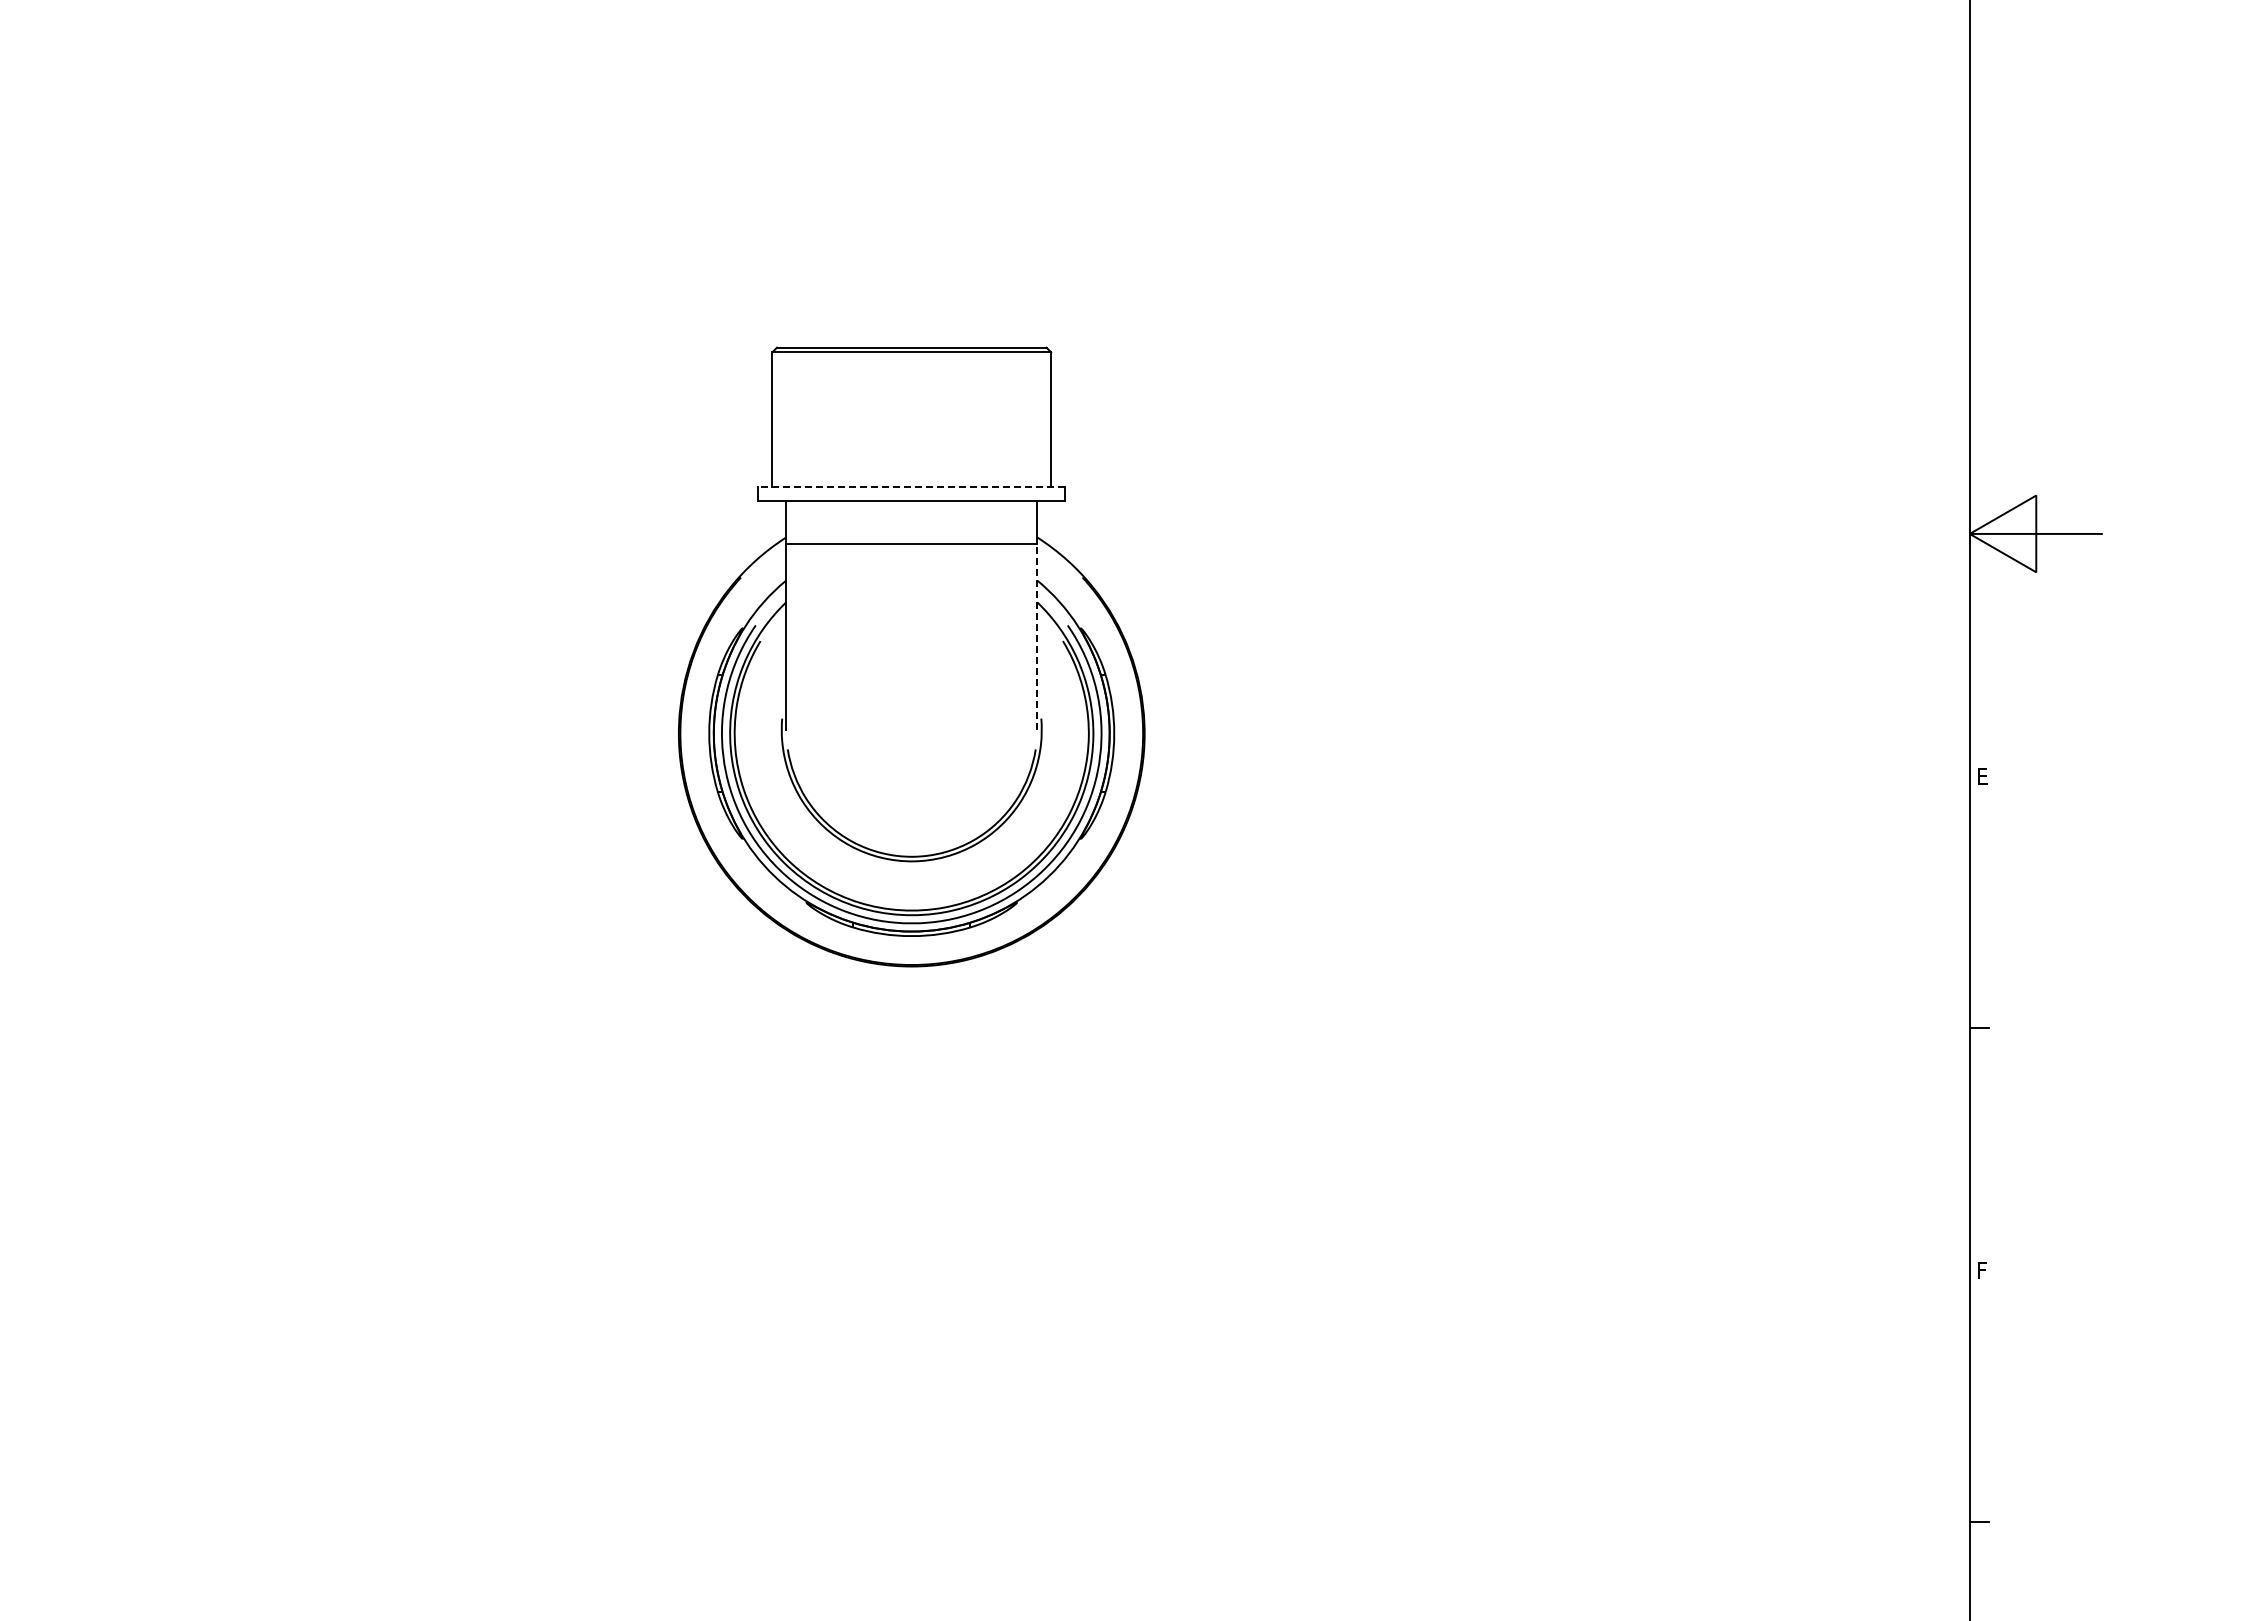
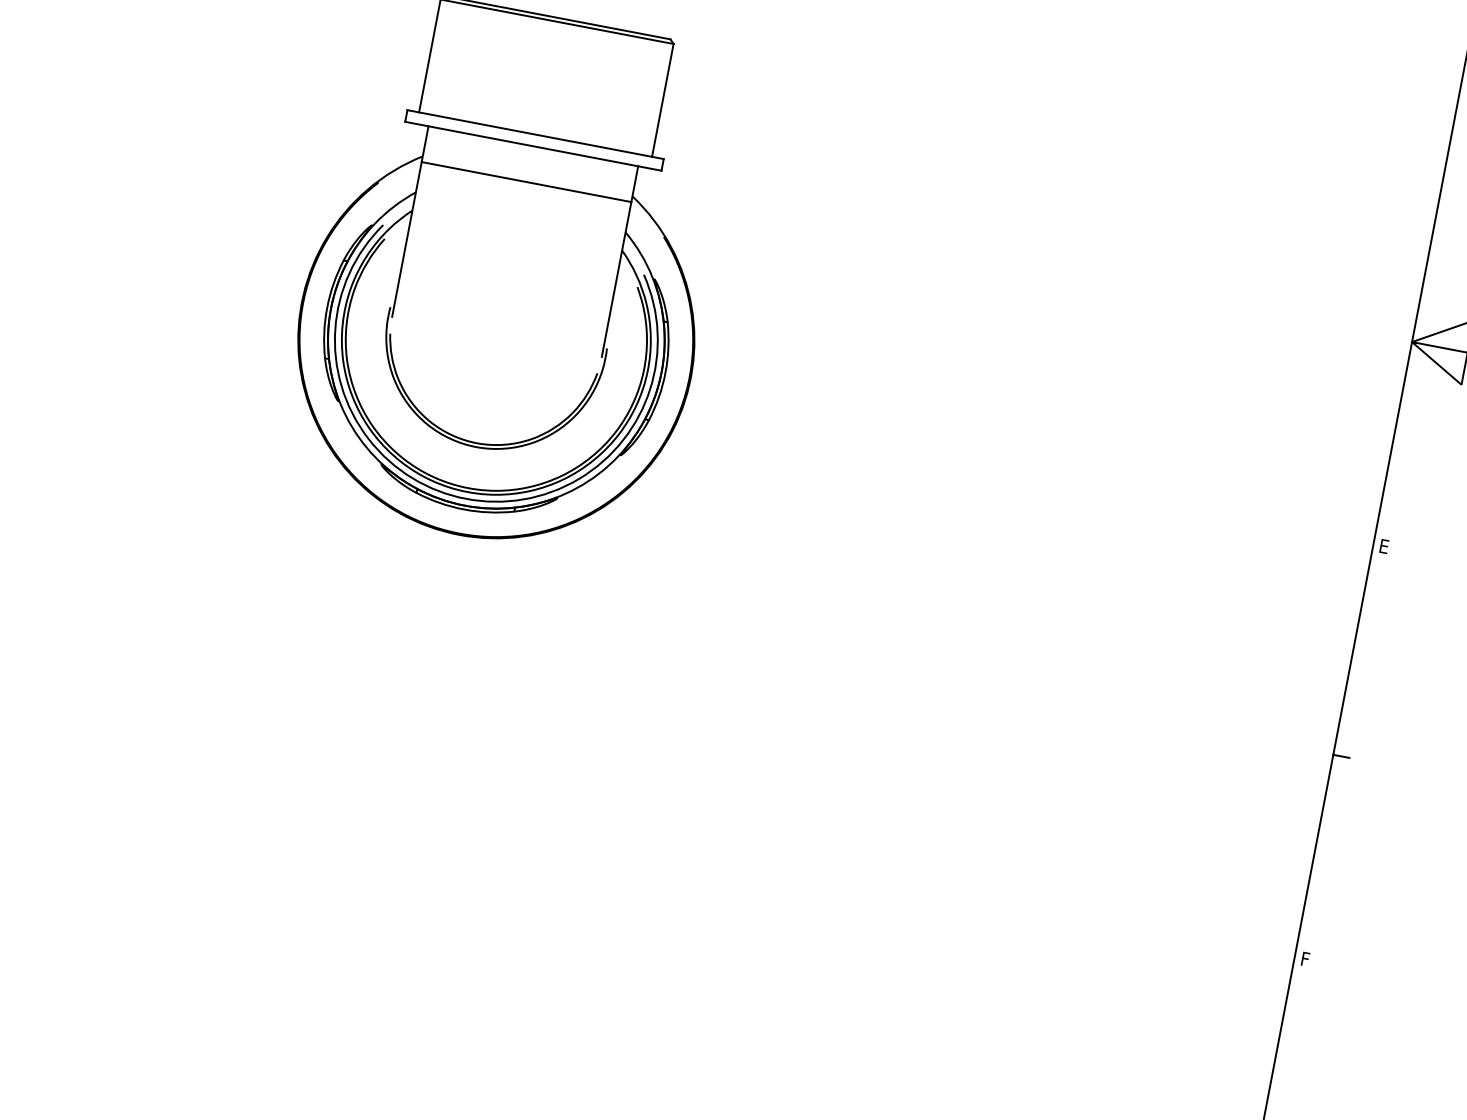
line: (911, 487) -> (535, 134), dashed -> solid
line: (1037, 636) -> (616, 279), dashed -> solid

